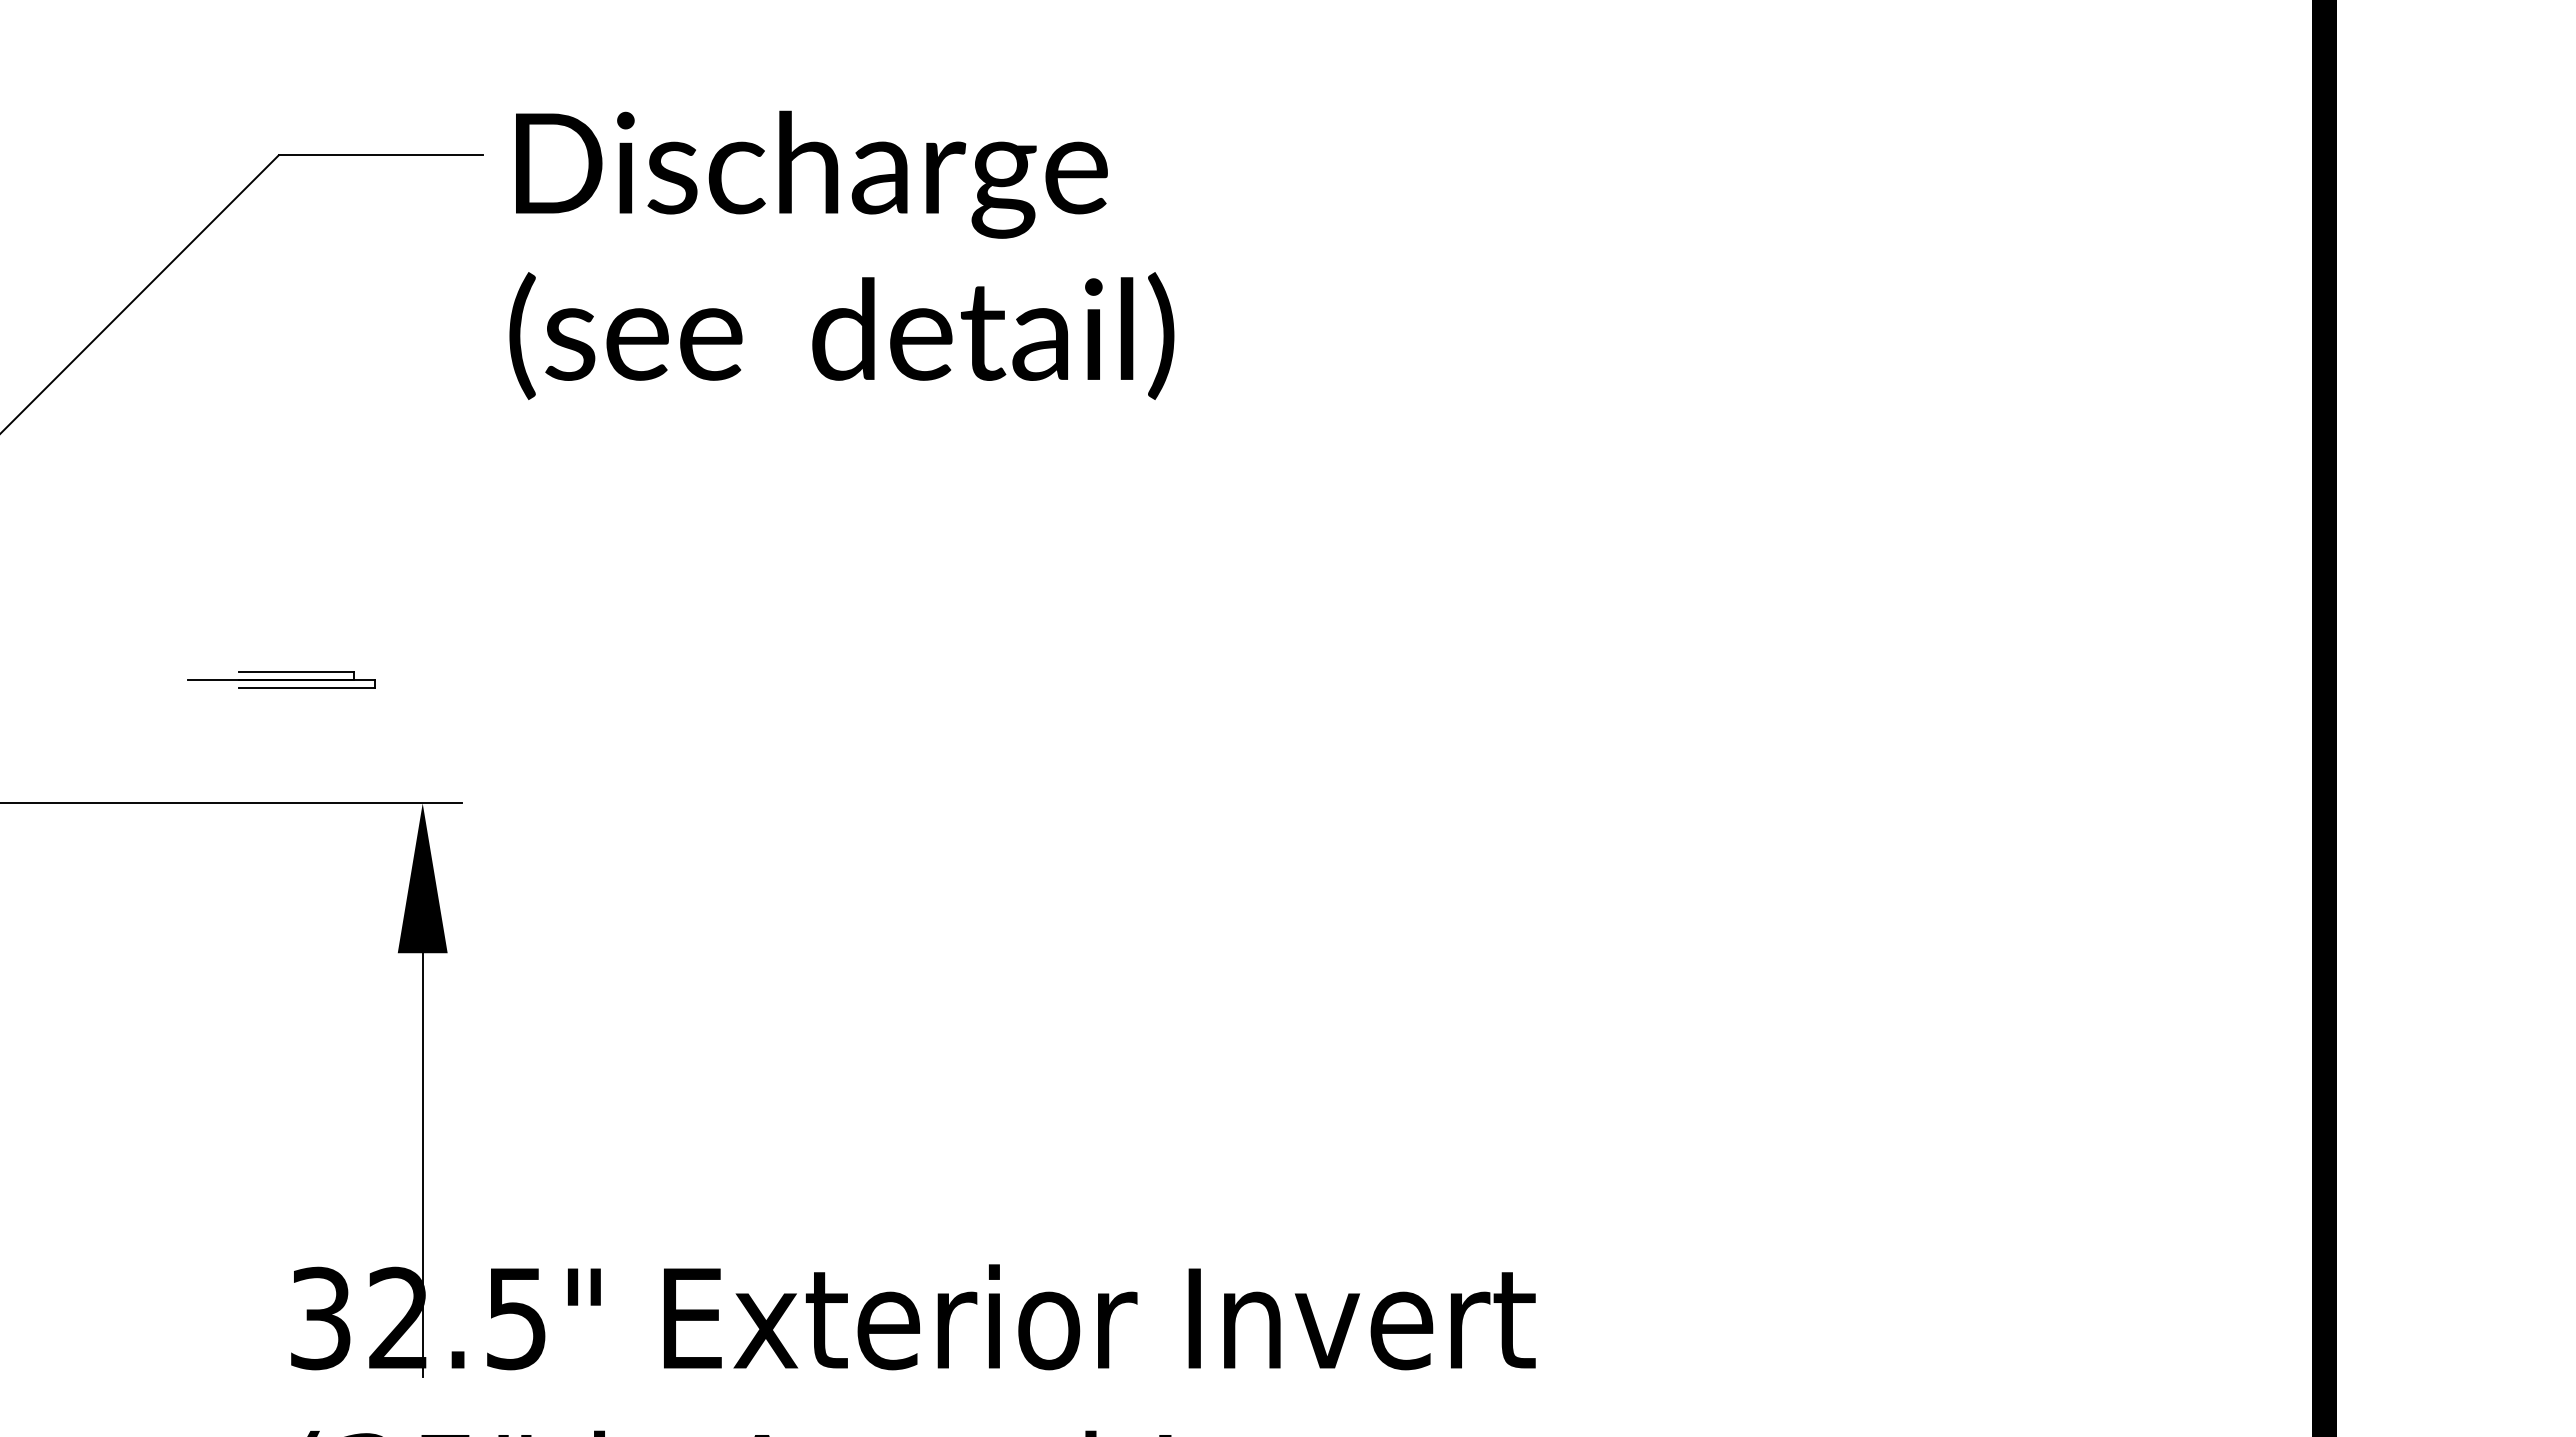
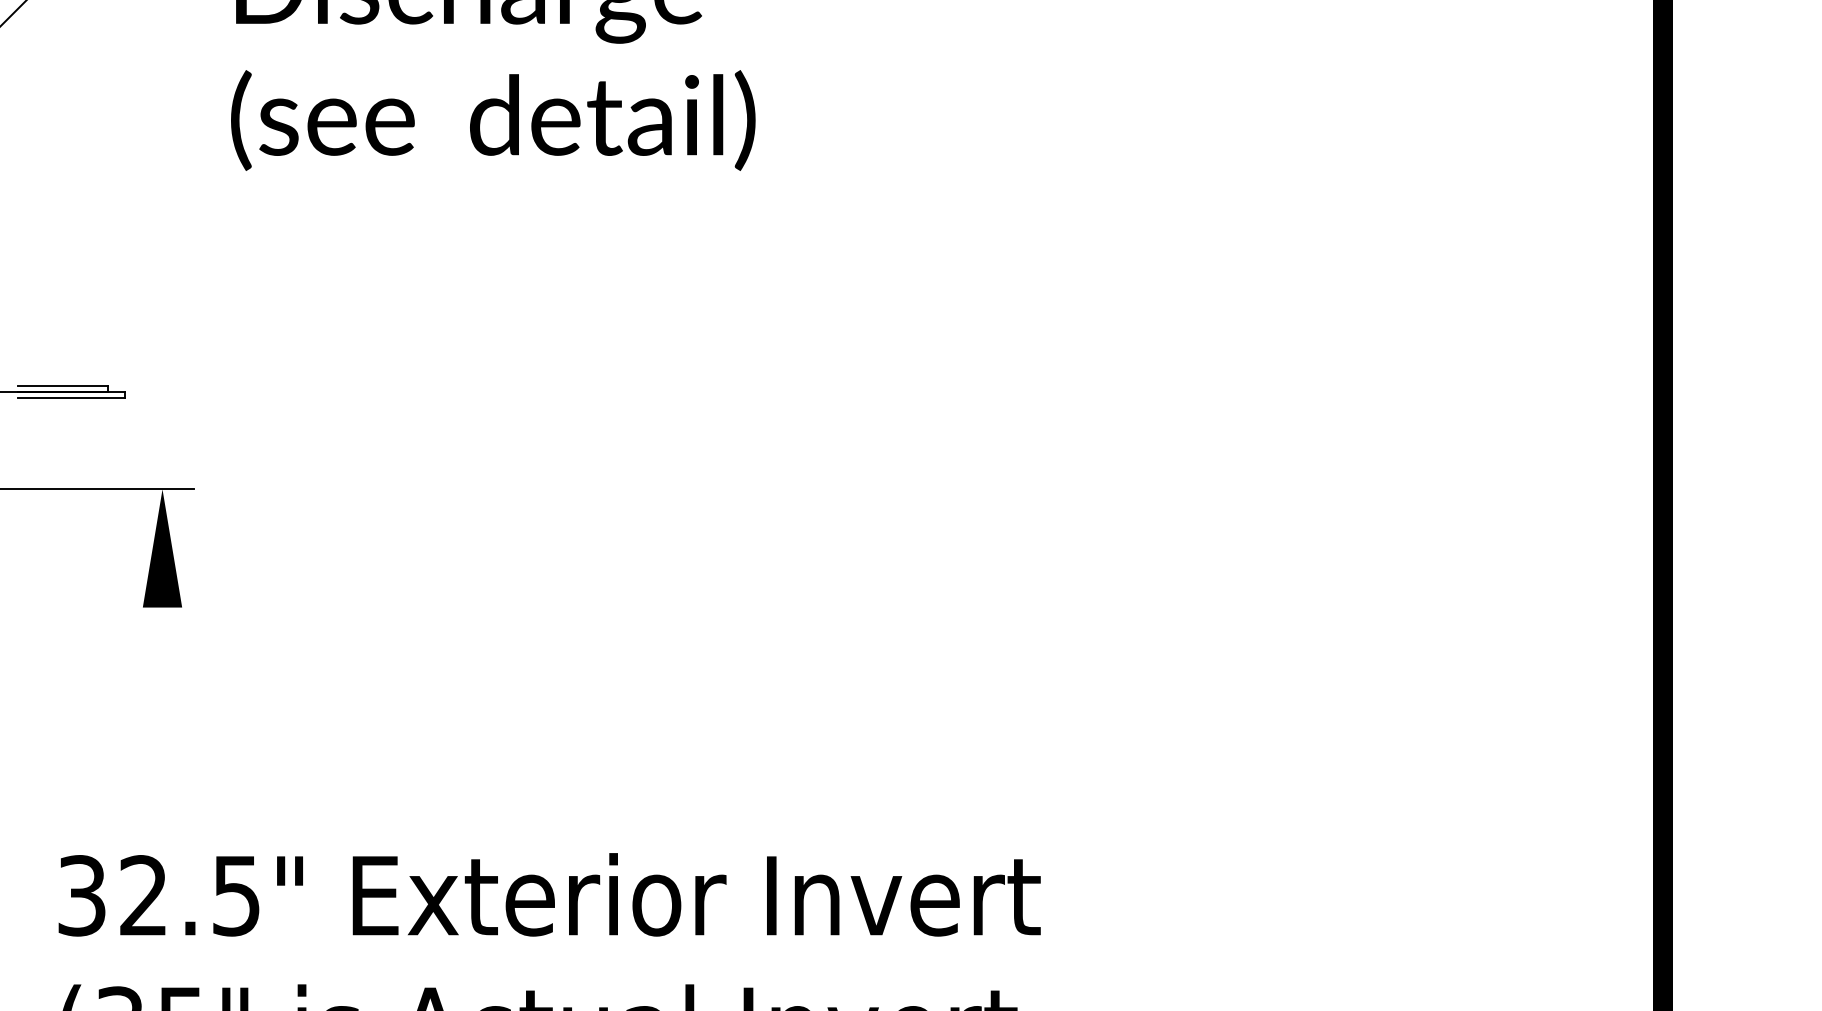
line: (422, 1164) -> (162, 774), removed

